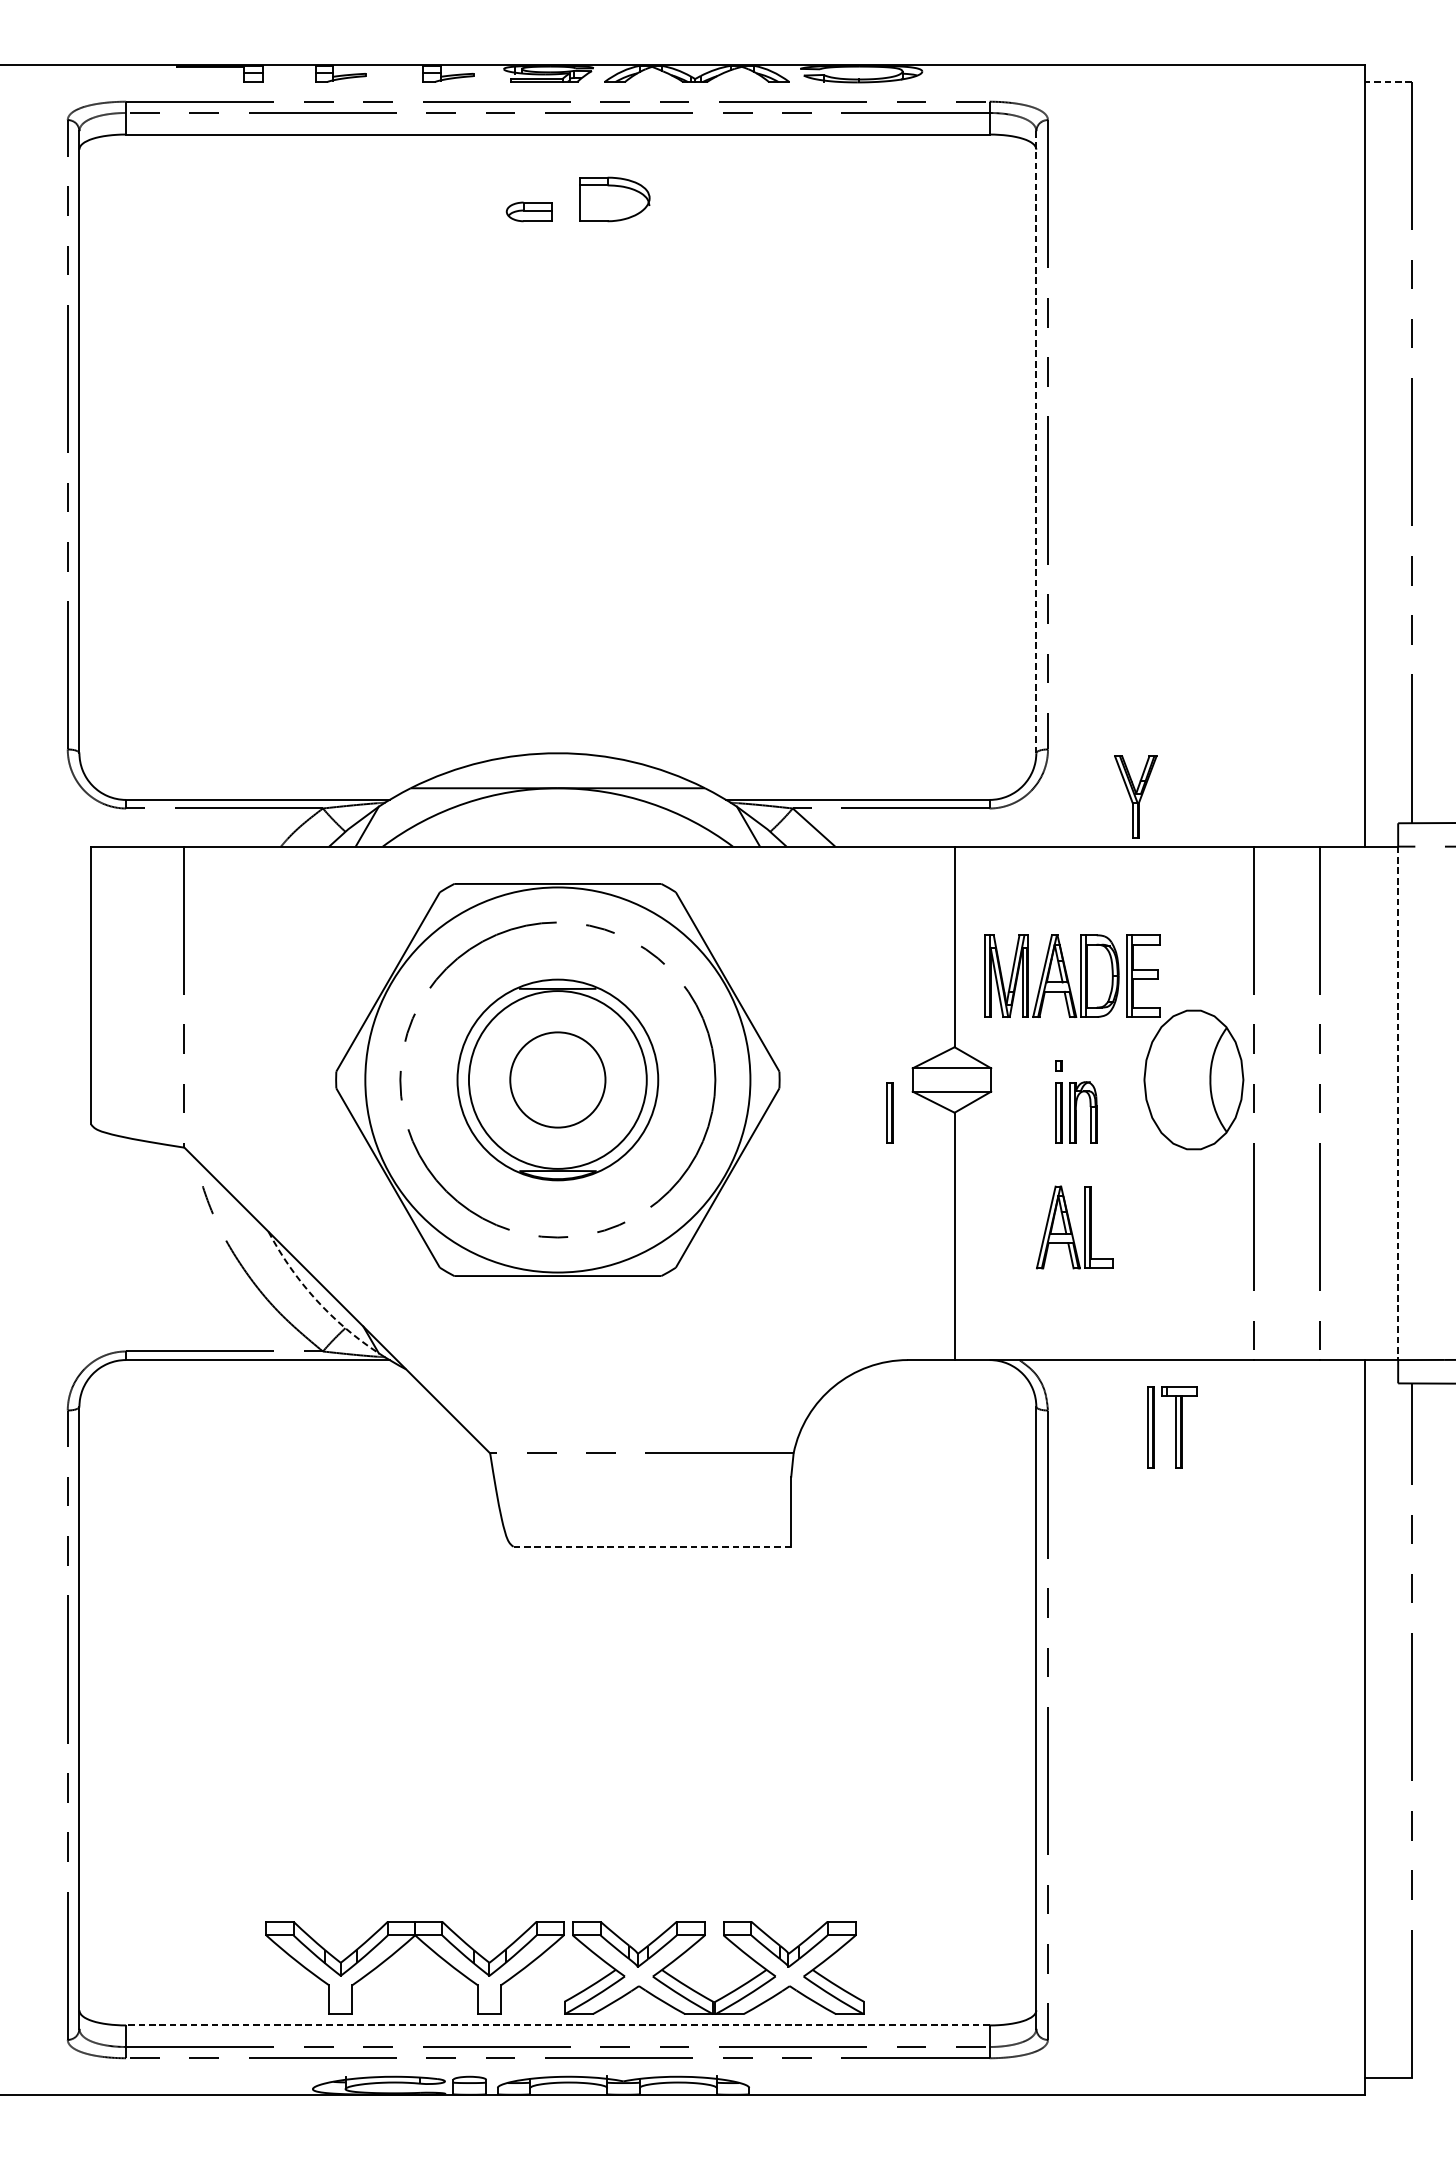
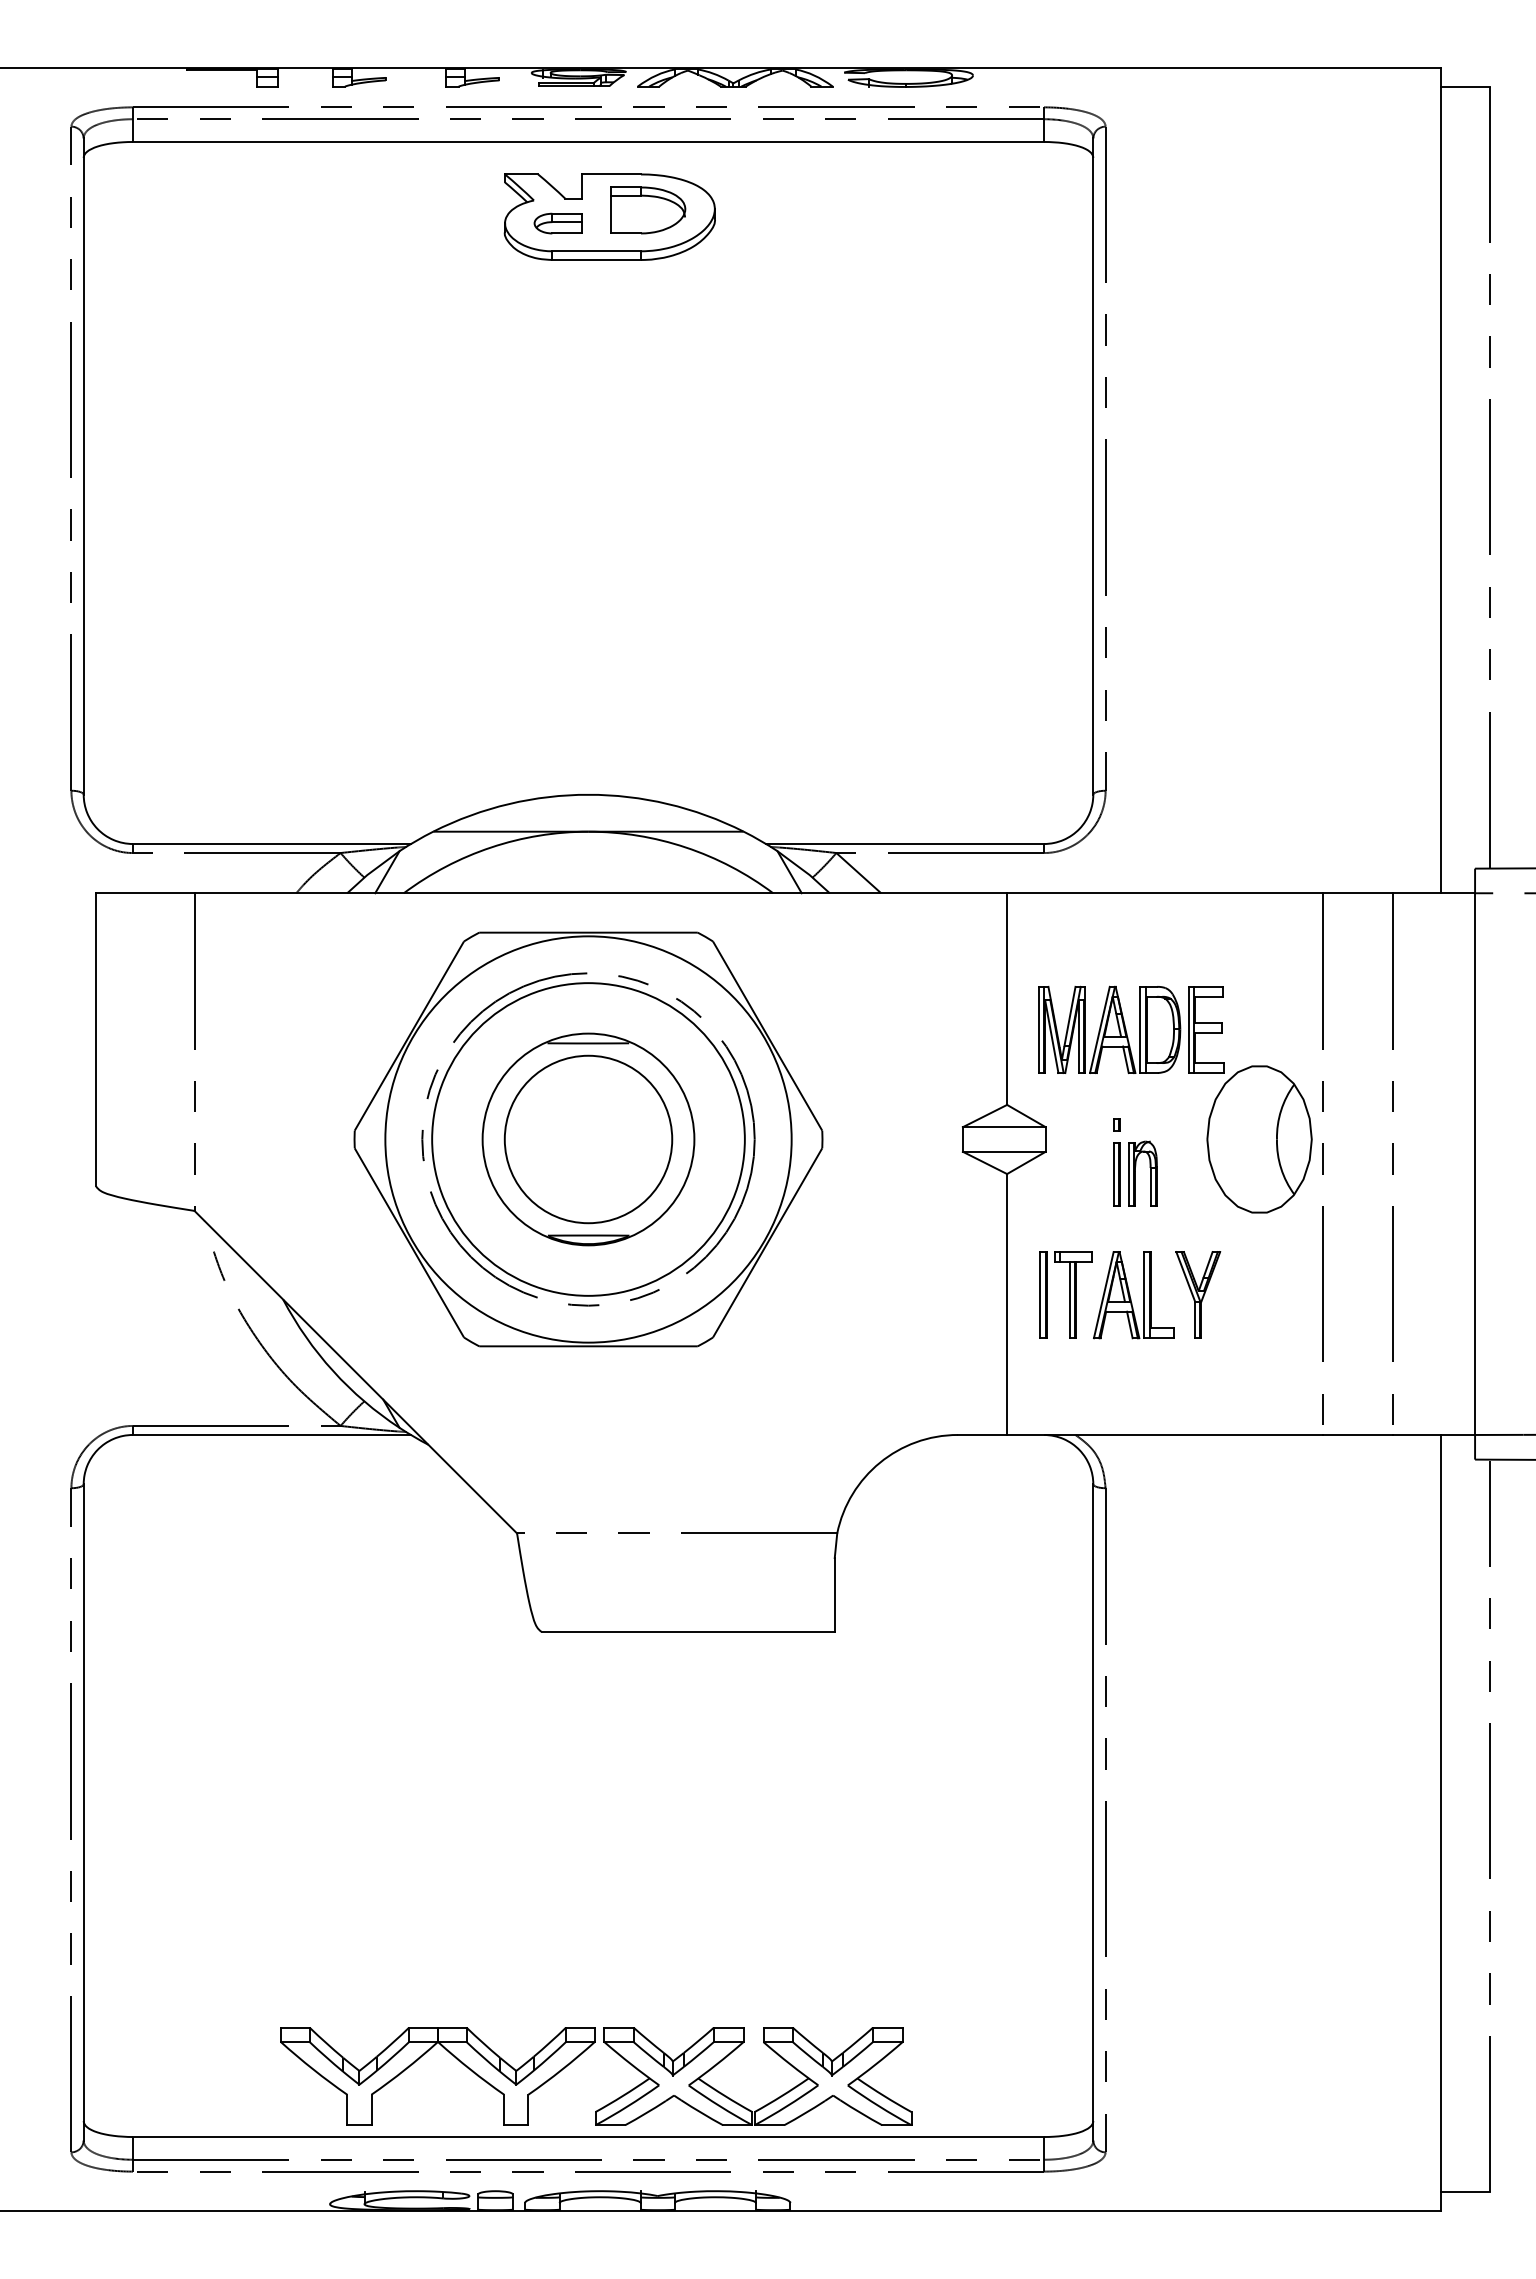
line: (1389, 81) -> (1465, 86), dashed -> solid
part: (577, 205) -> (609, 216), added
line: (1036, 442) -> (1093, 466), dashed -> solid
part: (1136, 796) -> (1198, 1294), moved
circle: (557, 1080) -> (588, 1139), size x1.67
circle: (557, 1080) -> (588, 1139), size x1.67
line: (1398, 1103) -> (1475, 1164), dashed -> solid
part: (889, 1113) -> (938, 1174), removed
arc: (316, 1299) -> (333, 1371), dashed -> solid
part: (1172, 1426) -> (1065, 1294), moved
line: (652, 1546) -> (688, 1631), dashed -> solid
line: (557, 2025) -> (588, 2137), dashed -> solid

